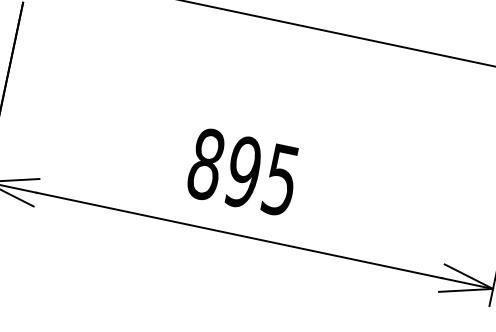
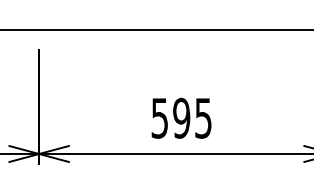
text: (205, 162) -> (159, 117), 895 -> 595

